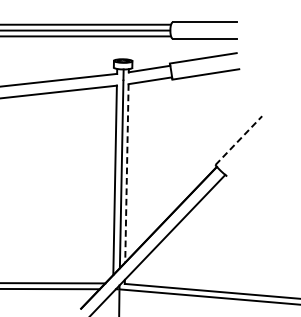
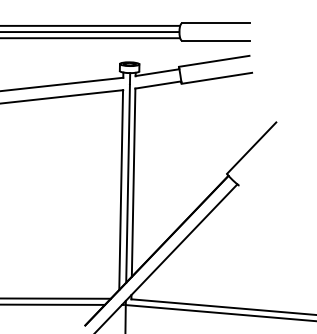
line: (238, 140) -> (251, 148), dashed -> solid
line: (126, 174) -> (133, 183), dashed -> solid

